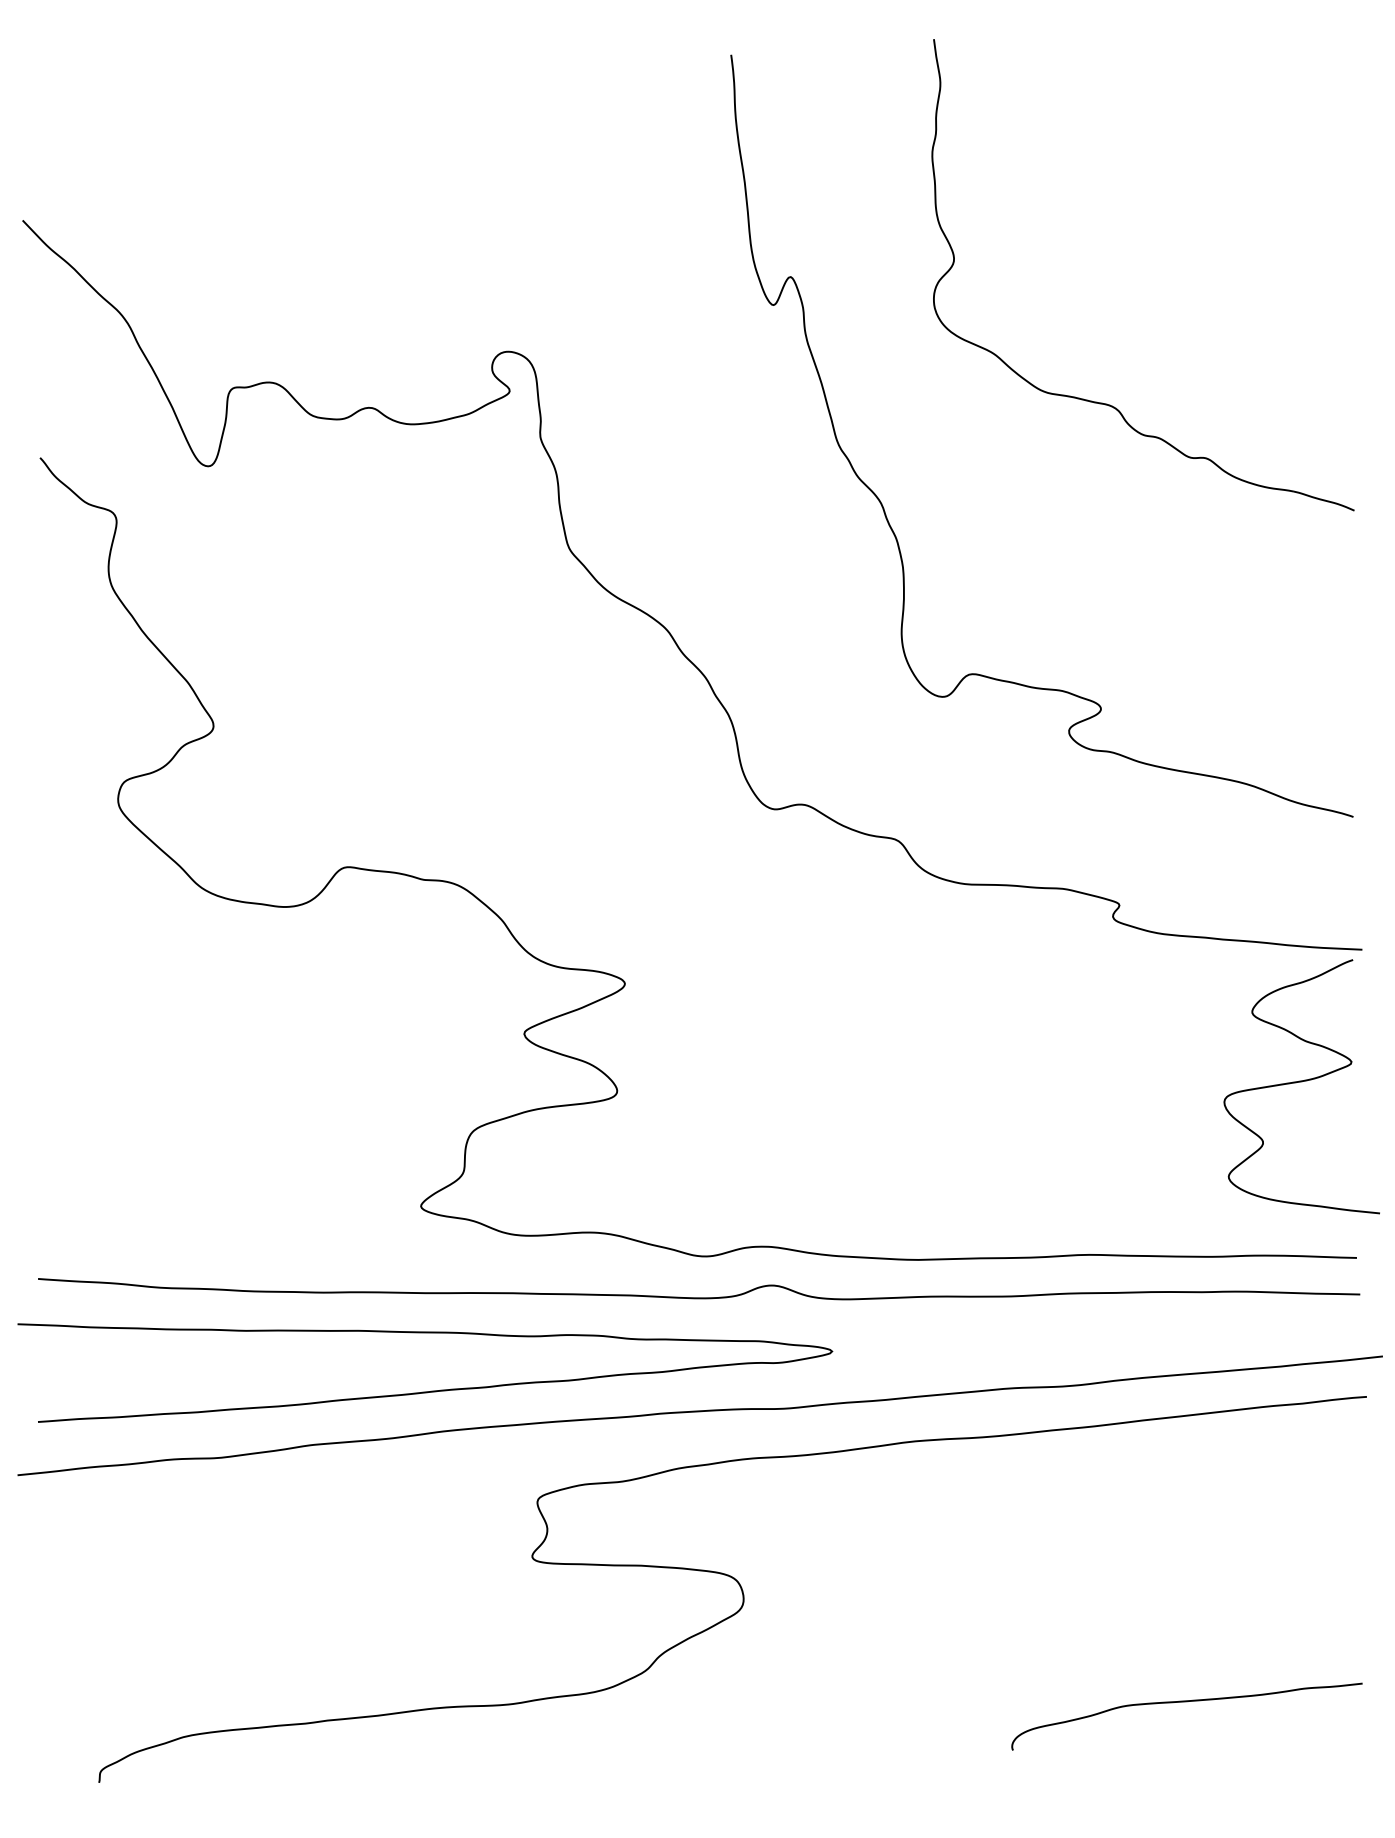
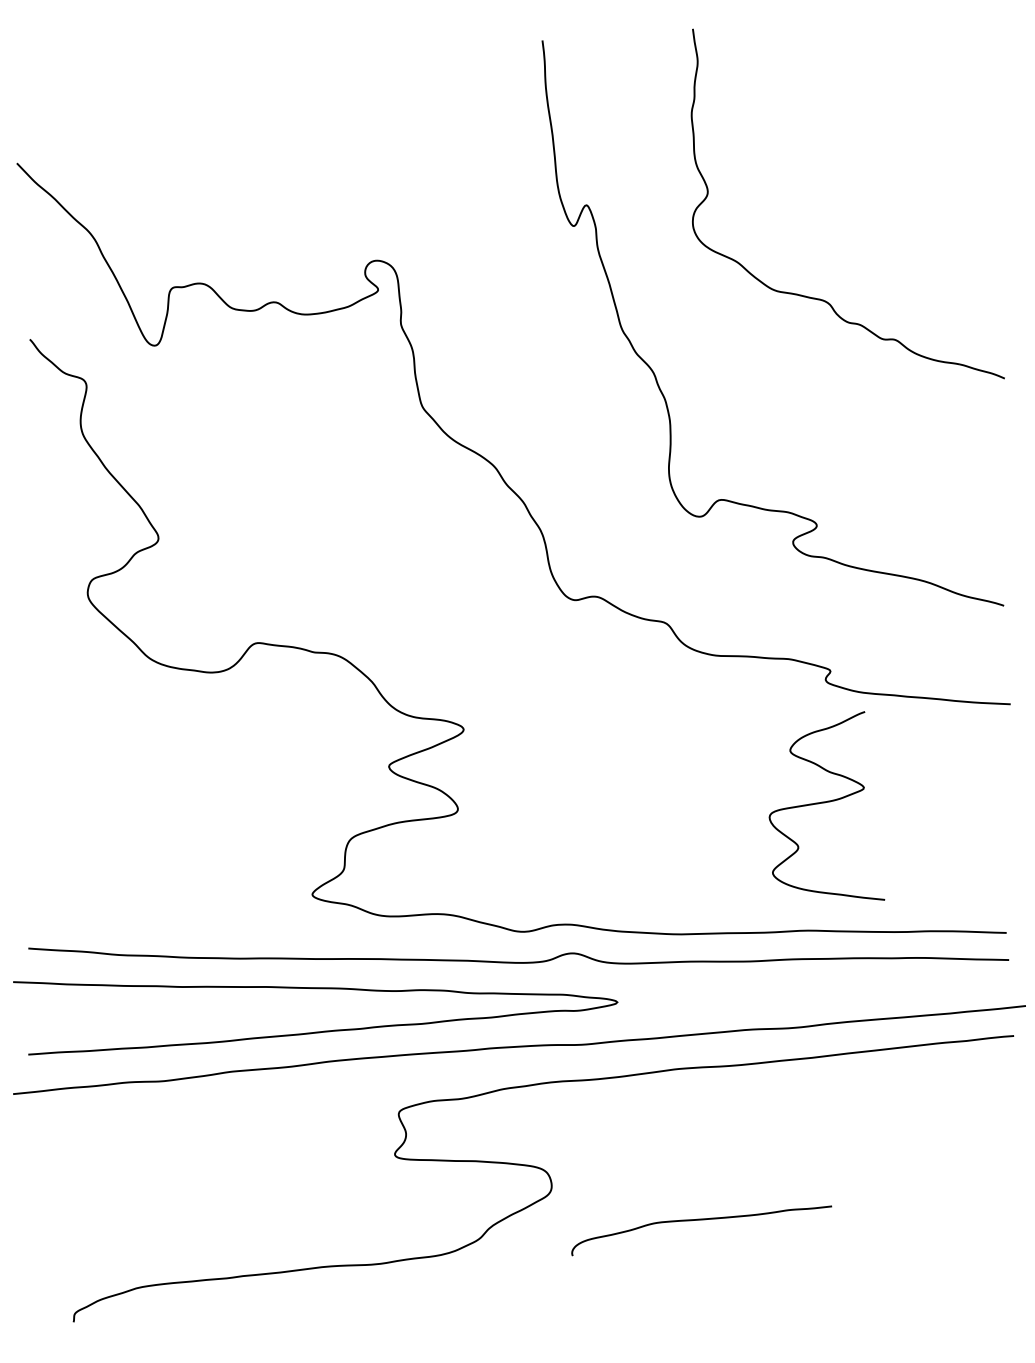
curve: (1301, 1082) -> (826, 802), moved
curve: (1186, 1702) -> (701, 1220), moved

